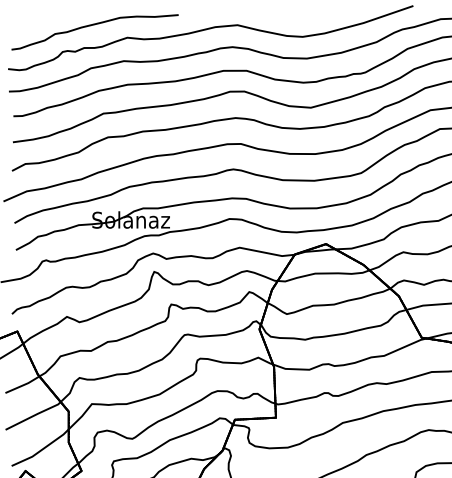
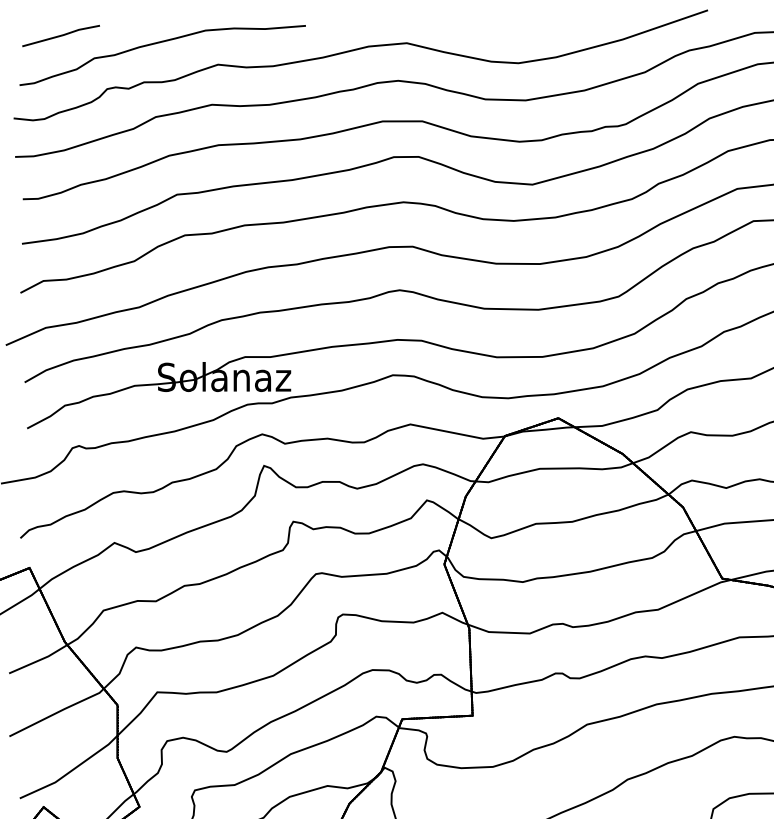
line: (35, 20) -> (60, 35), added

